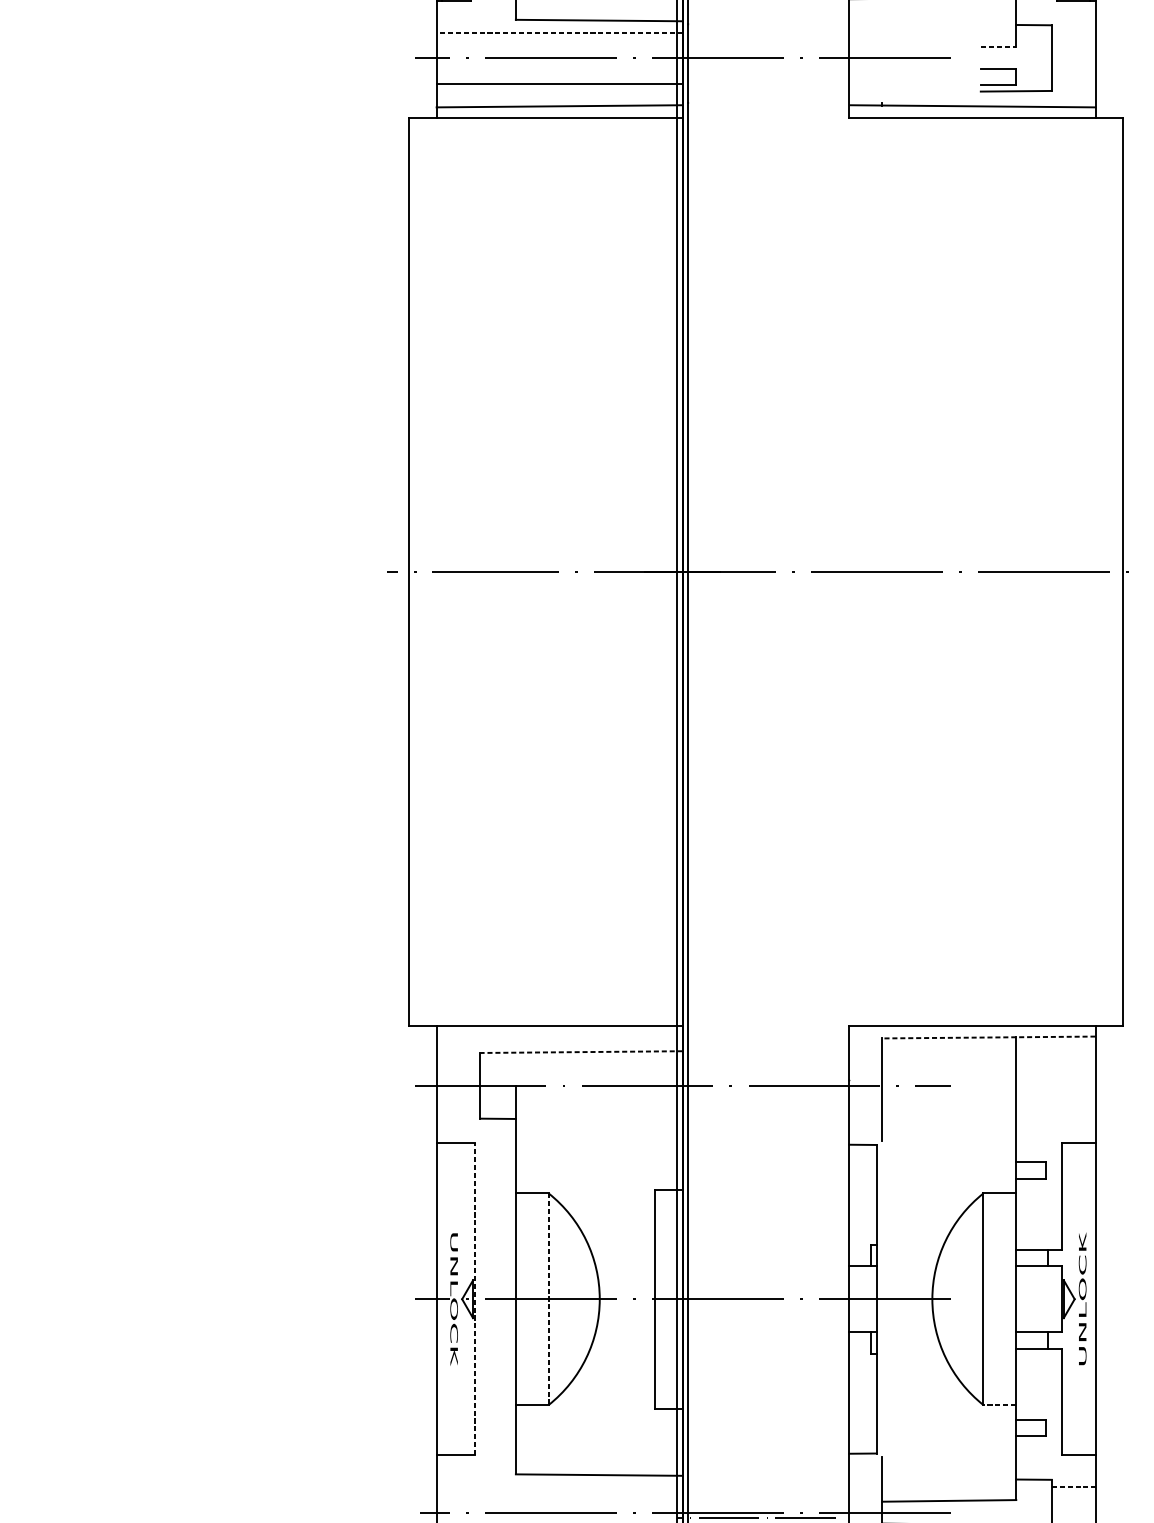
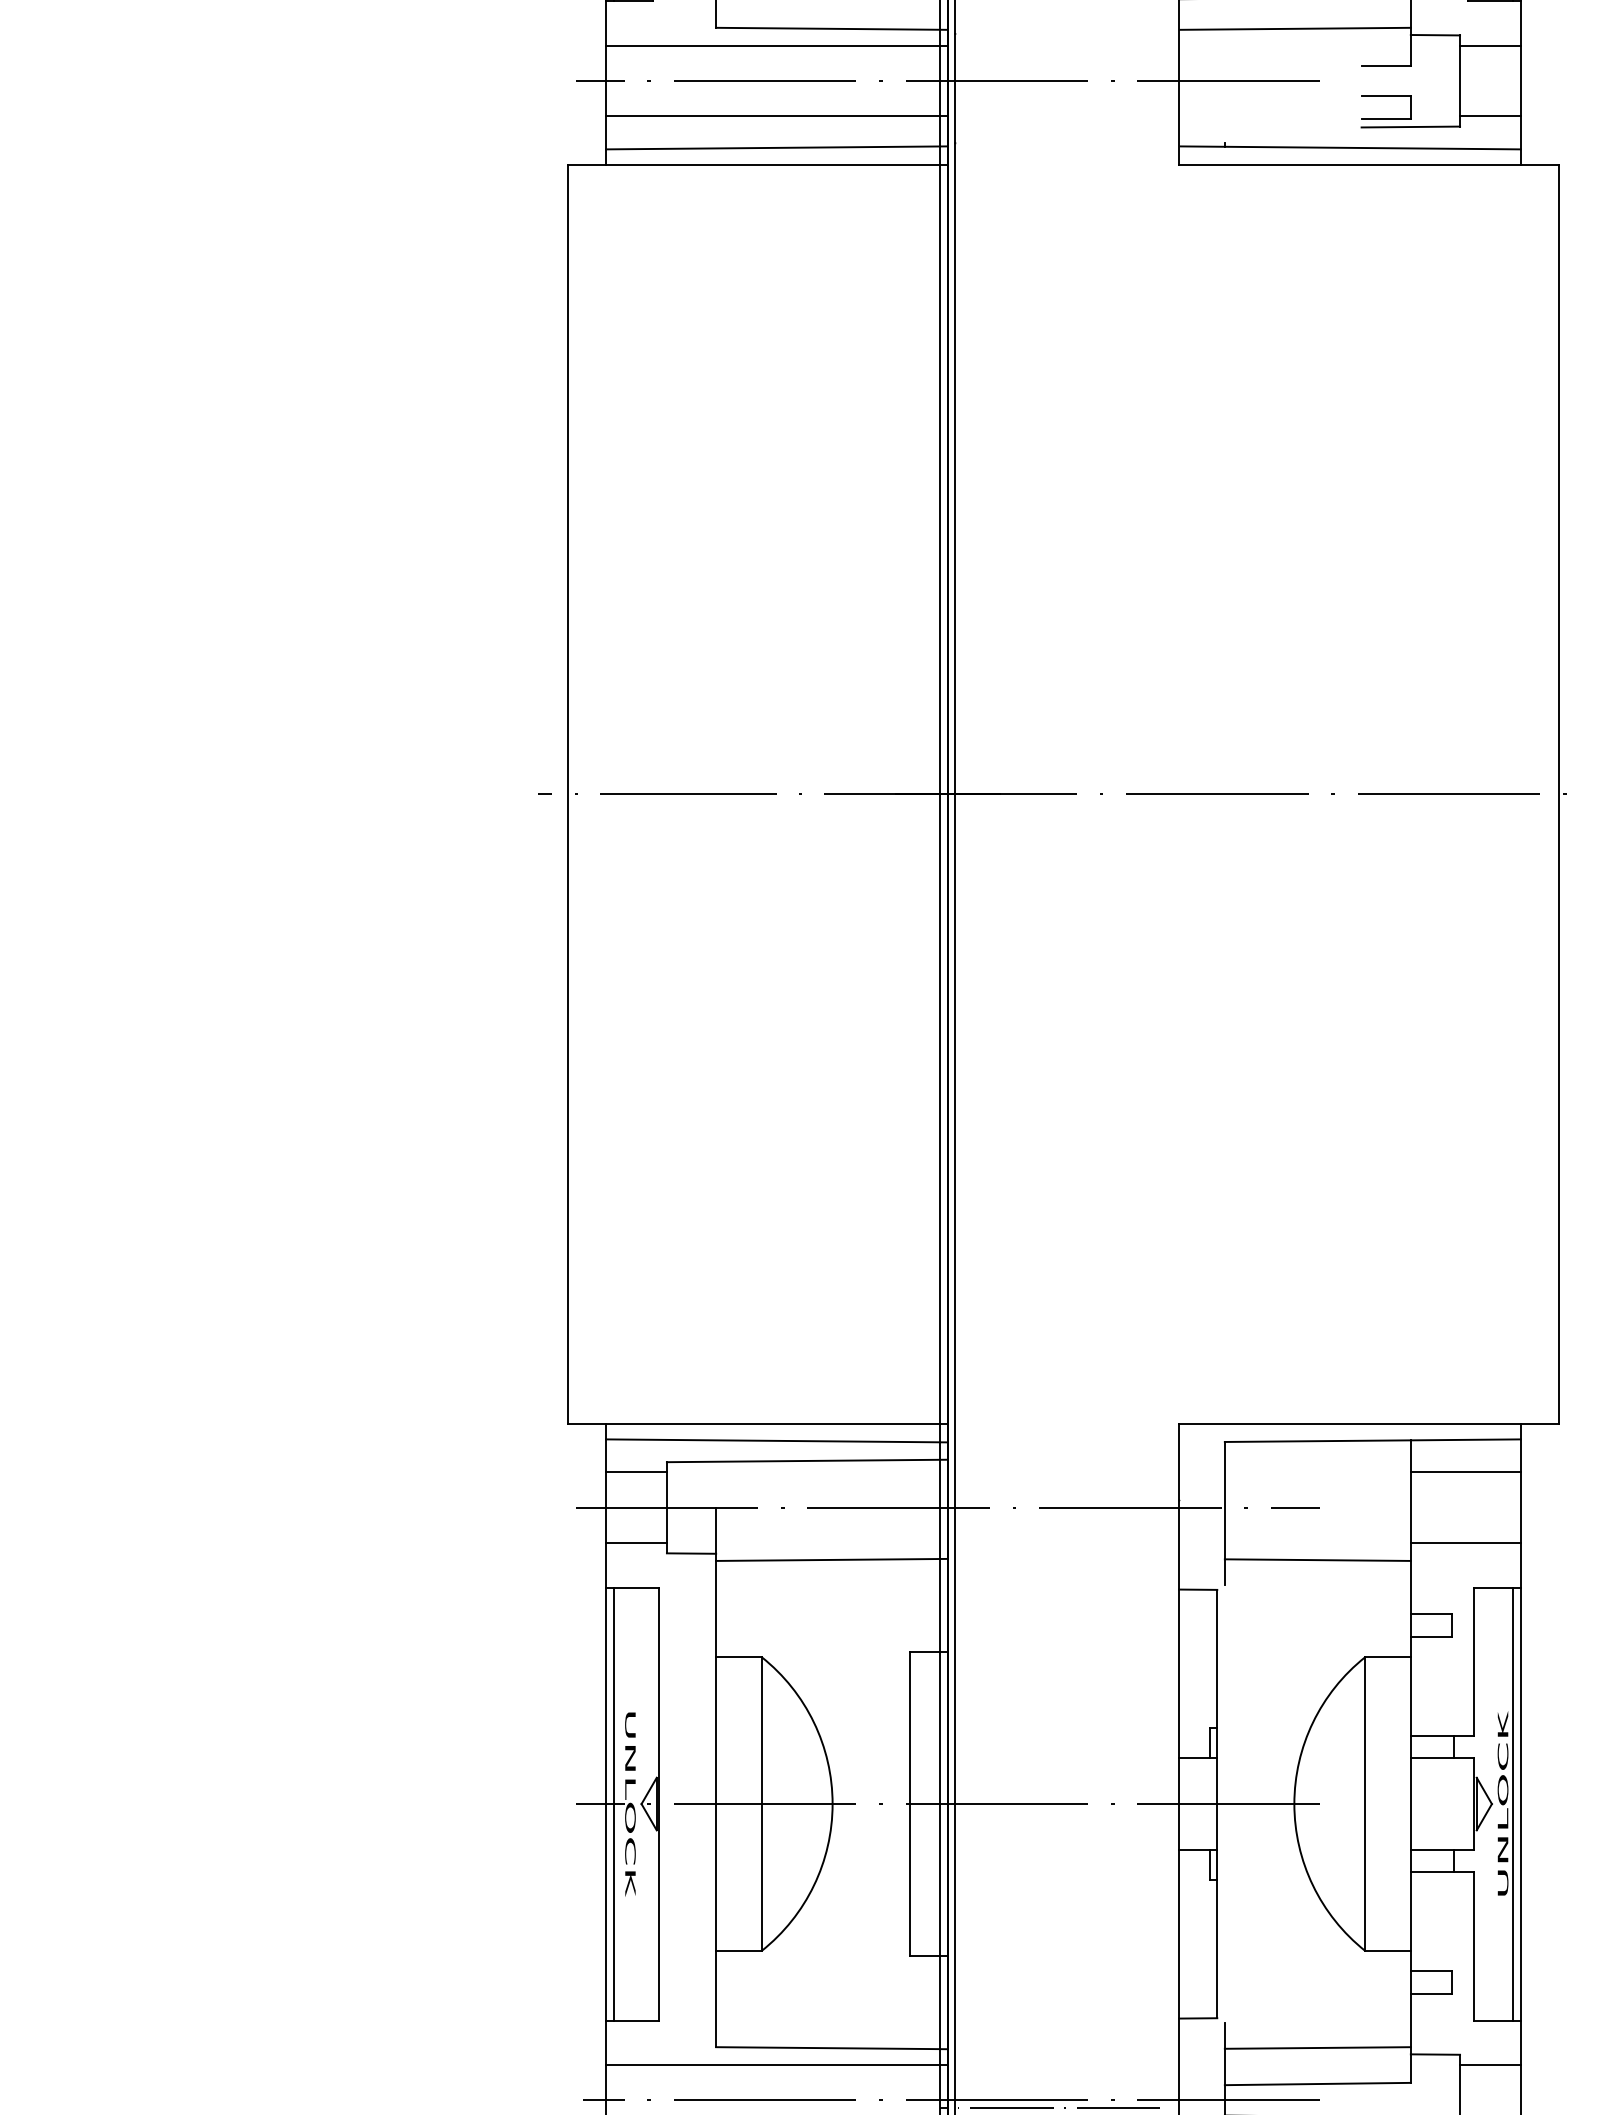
line: (933, 20) -> (1295, 28), added
line: (559, 32) -> (776, 45), dashed -> solid
line: (1073, 32) -> (1490, 45), added
line: (998, 46) -> (1386, 65), dashed -> solid
line: (1073, 83) -> (1490, 116), added
line: (559, 1037) -> (776, 1440), added
line: (988, 1037) -> (1372, 1440), dashed -> solid
line: (580, 1051) -> (806, 1460), dashed -> solid
line: (458, 1060) -> (636, 1472), added
line: (1055, 1060) -> (1465, 1472), added
line: (458, 1111) -> (636, 1543), added
line: (1055, 1111) -> (1465, 1543), added
line: (598, 1123) -> (831, 1559), added
line: (949, 1123) -> (1317, 1559), added
line: (441, 1298) -> (613, 1803), added
line: (1090, 1298) -> (1513, 1803), added
line: (475, 1299) -> (659, 1804), dashed -> solid
line: (548, 1299) -> (761, 1804), dashed -> solid
line: (1000, 1404) -> (1388, 1950), dashed -> solid
line: (949, 1474) -> (1317, 2047), added
line: (559, 1486) -> (776, 2064), added
line: (1073, 1486) -> (1490, 2064), dashed -> solid

